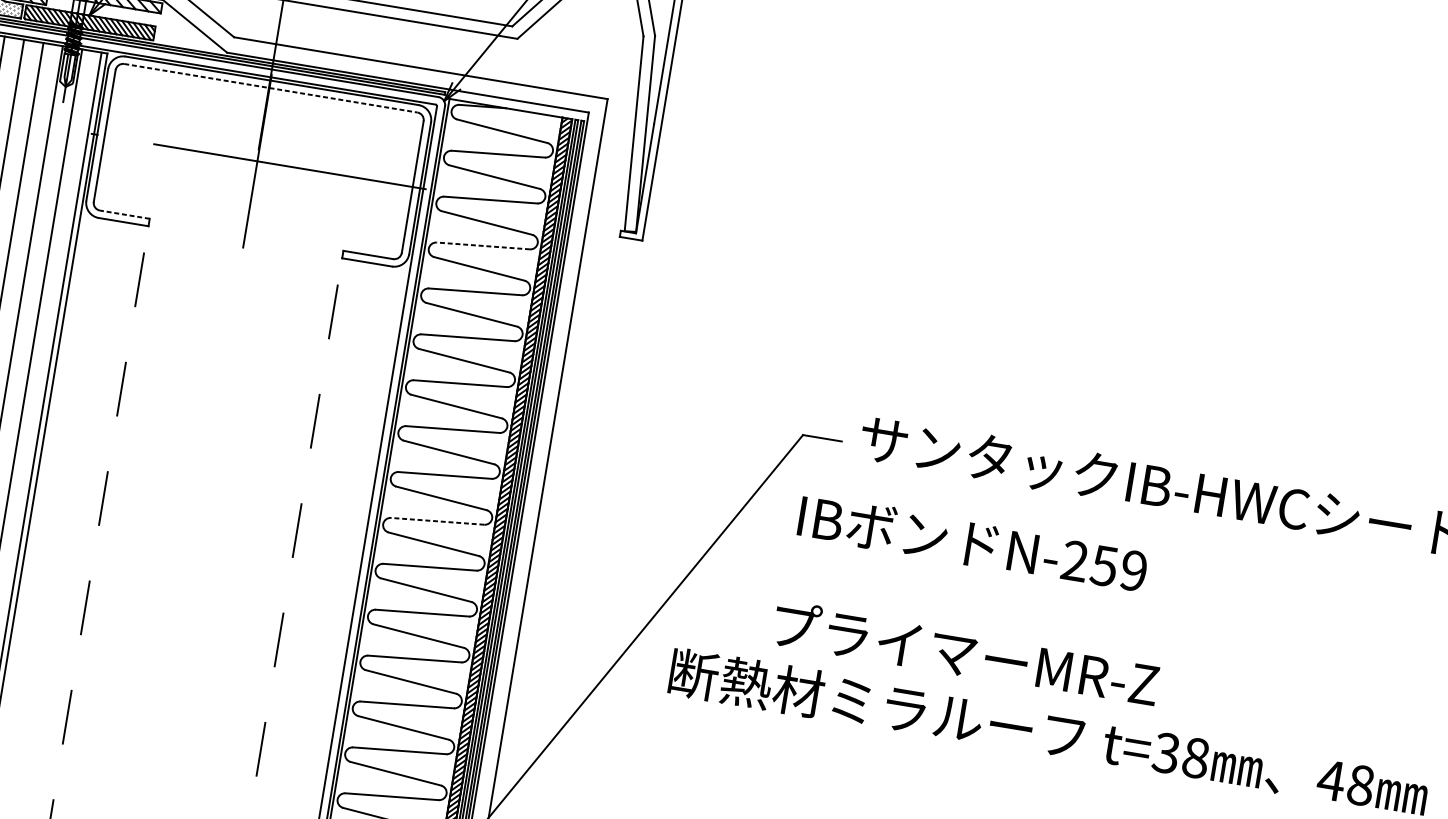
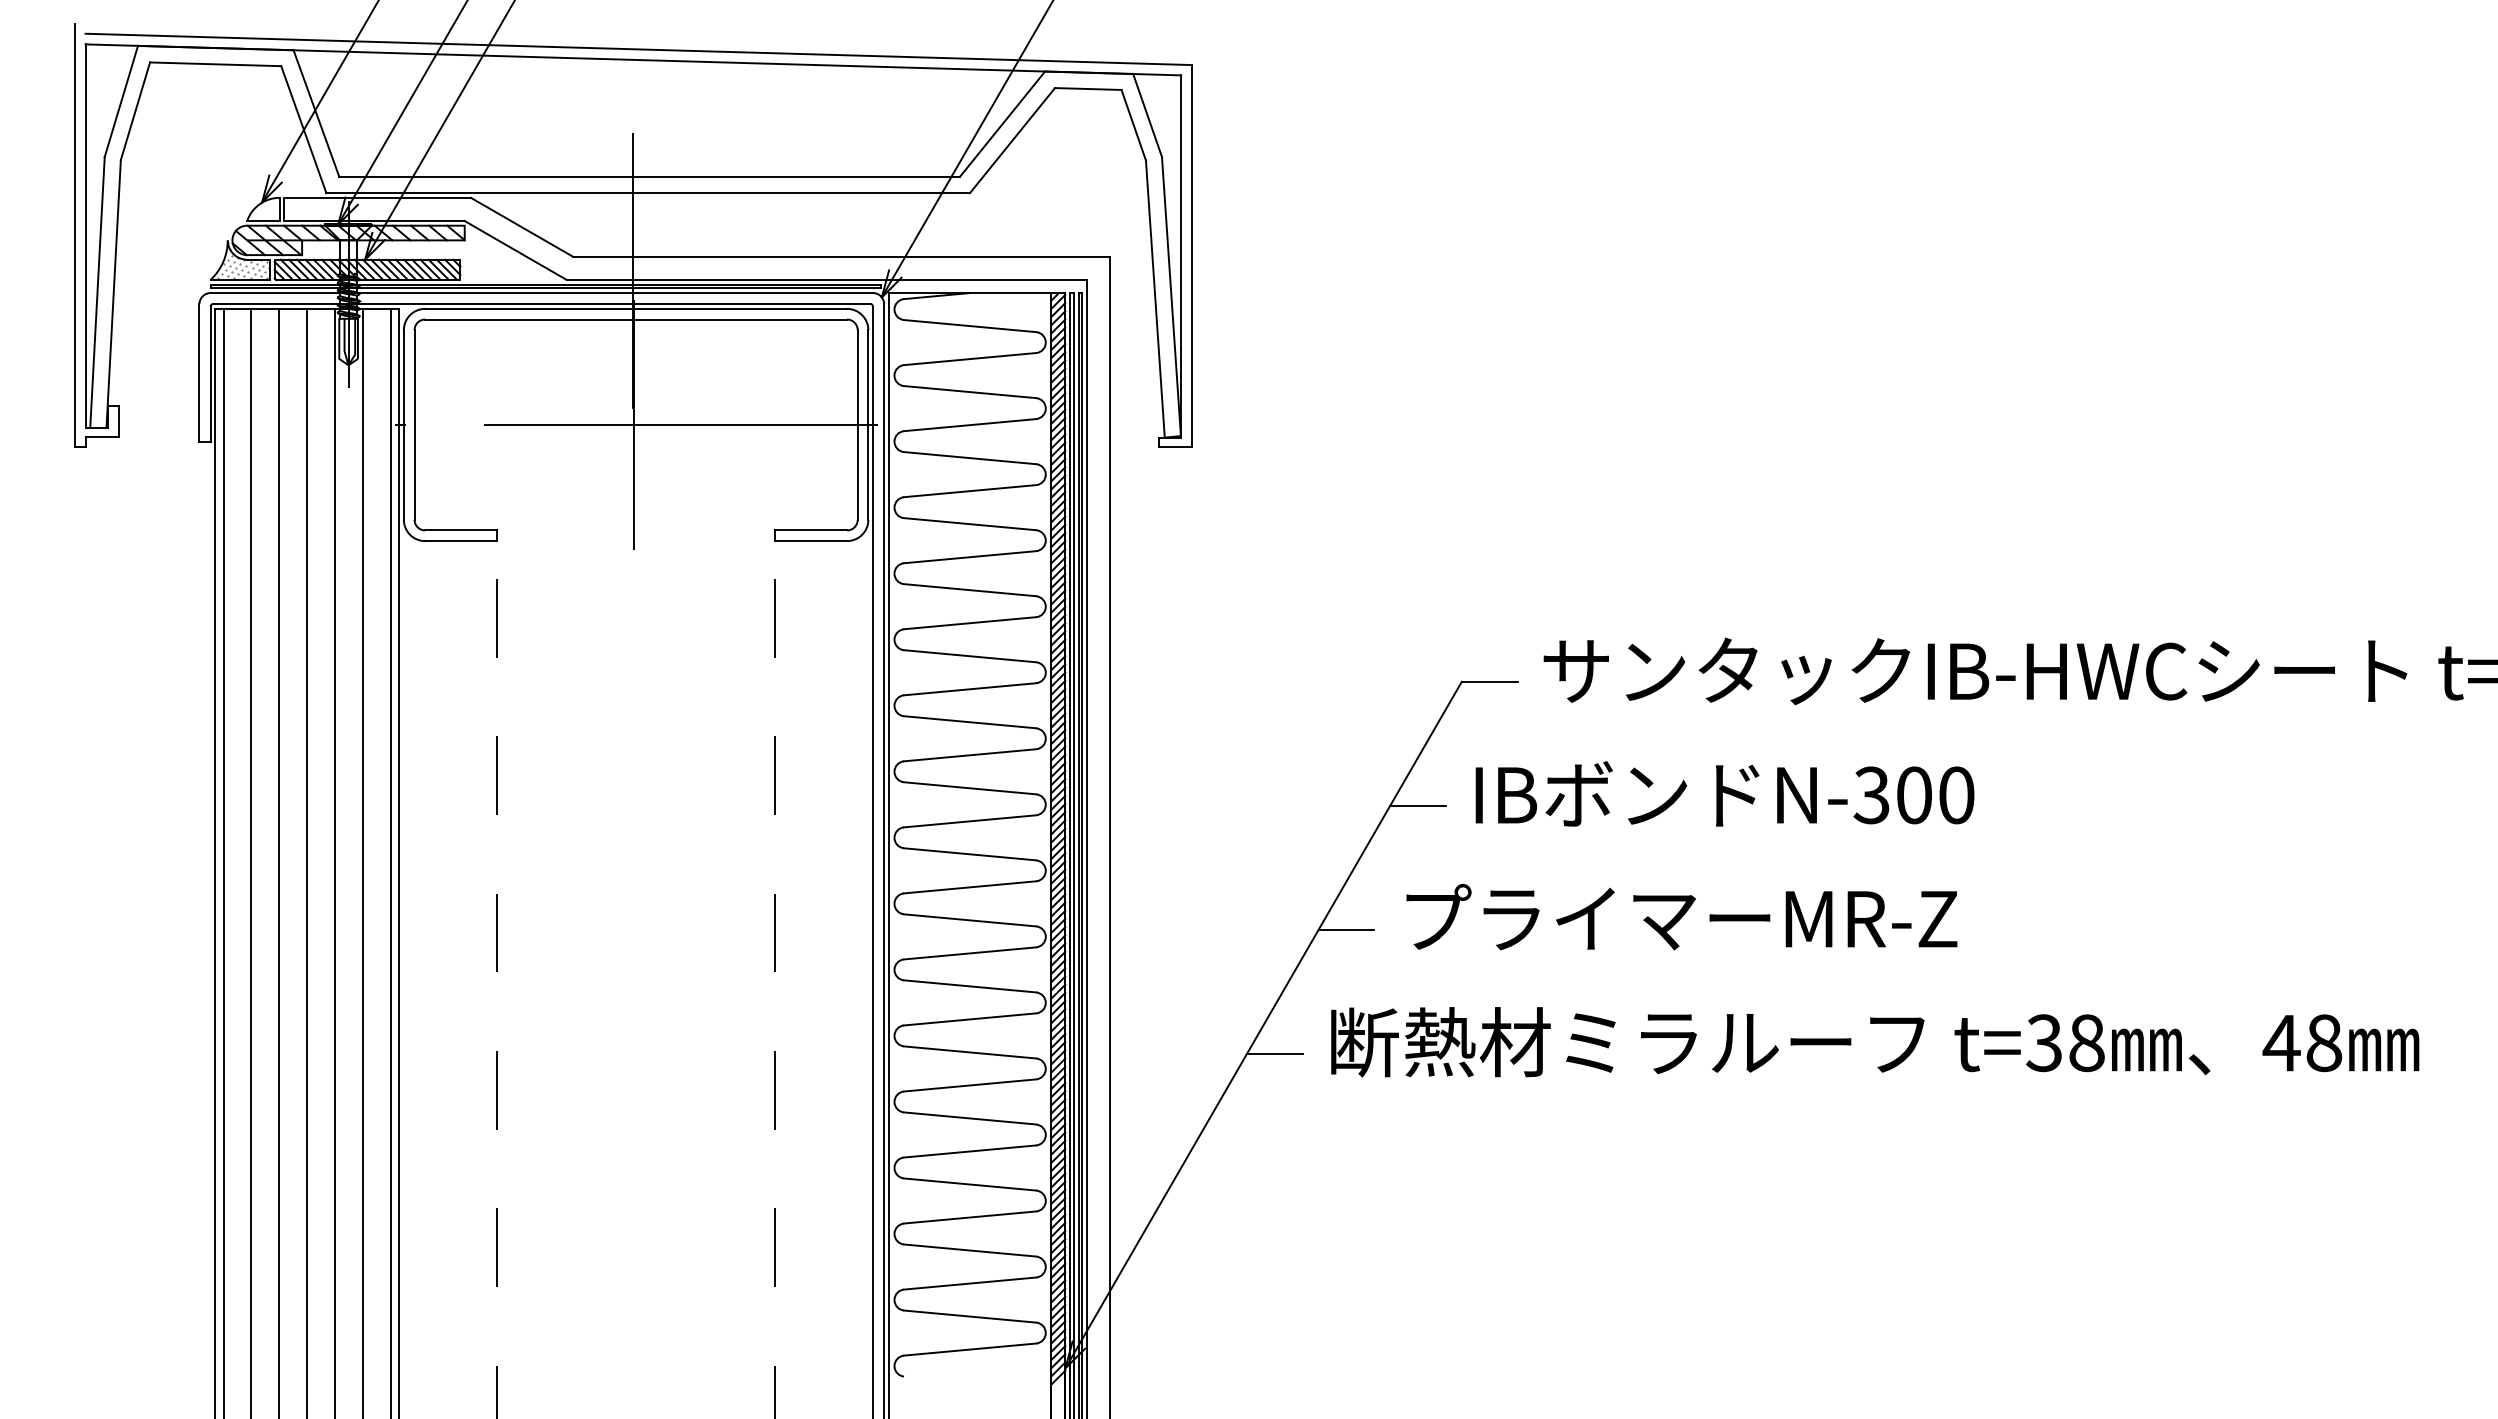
line: (271, 88) -> (636, 319), dashed -> solid
line: (124, 214) -> (460, 530), dashed -> solid
line: (482, 246) -> (969, 491), dashed -> solid
line: (758, 516) -> (1418, 805), added
line: (437, 521) -> (969, 887), dashed -> solid
text: (1103, 566) -> (1913, 795), N-259 -> N-300
line: (694, 593) -> (1346, 929), added
text: (965, 653) -> (1681, 917), moved
line: (630, 671) -> (1274, 1053), added

